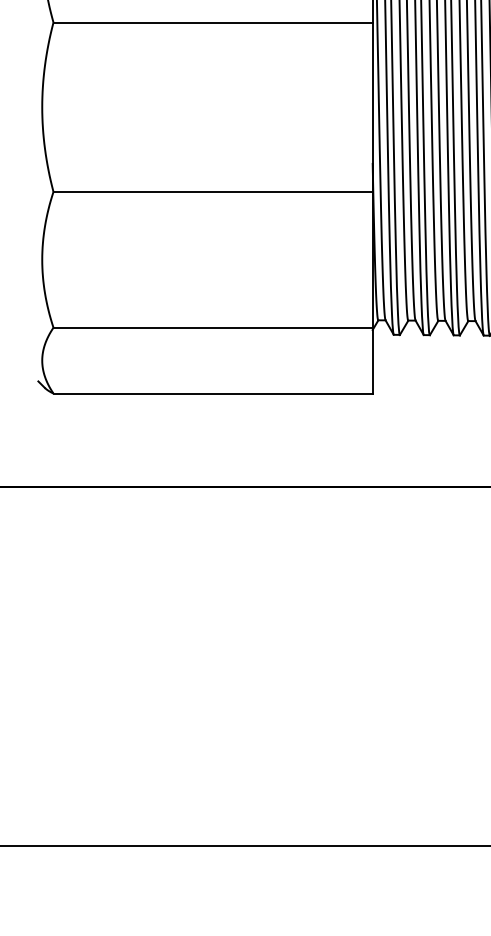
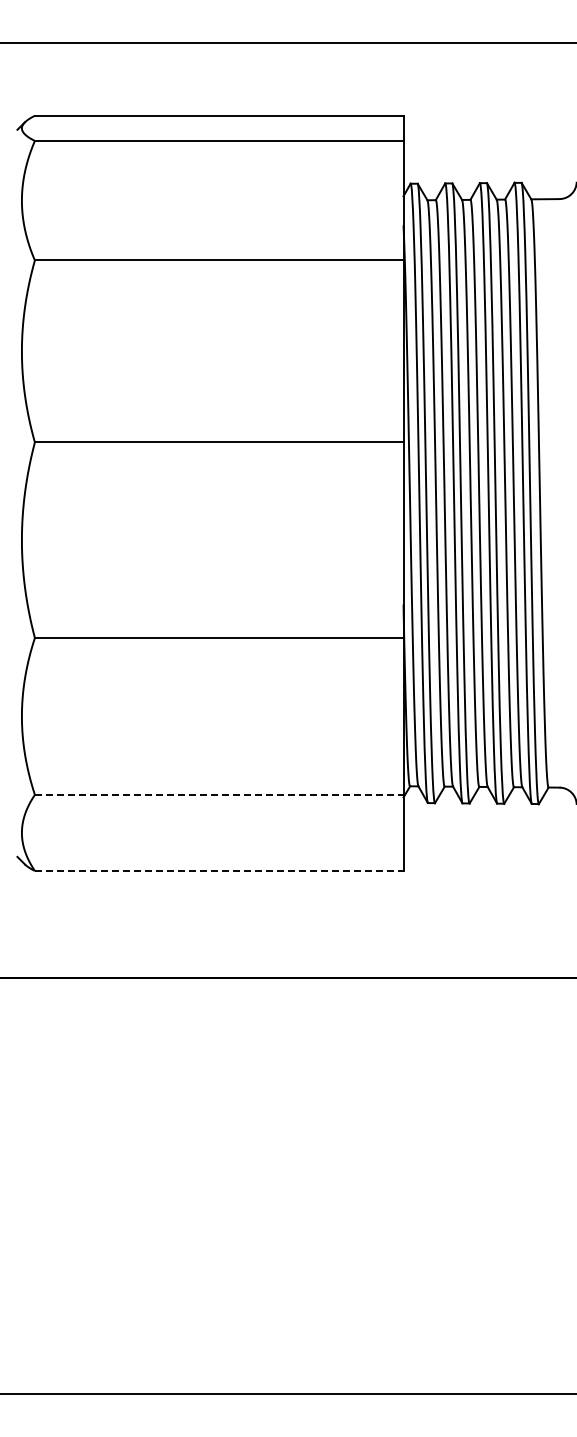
line: (213, 327) -> (219, 794), solid -> dashed
line: (213, 393) -> (219, 870), solid -> dashed

